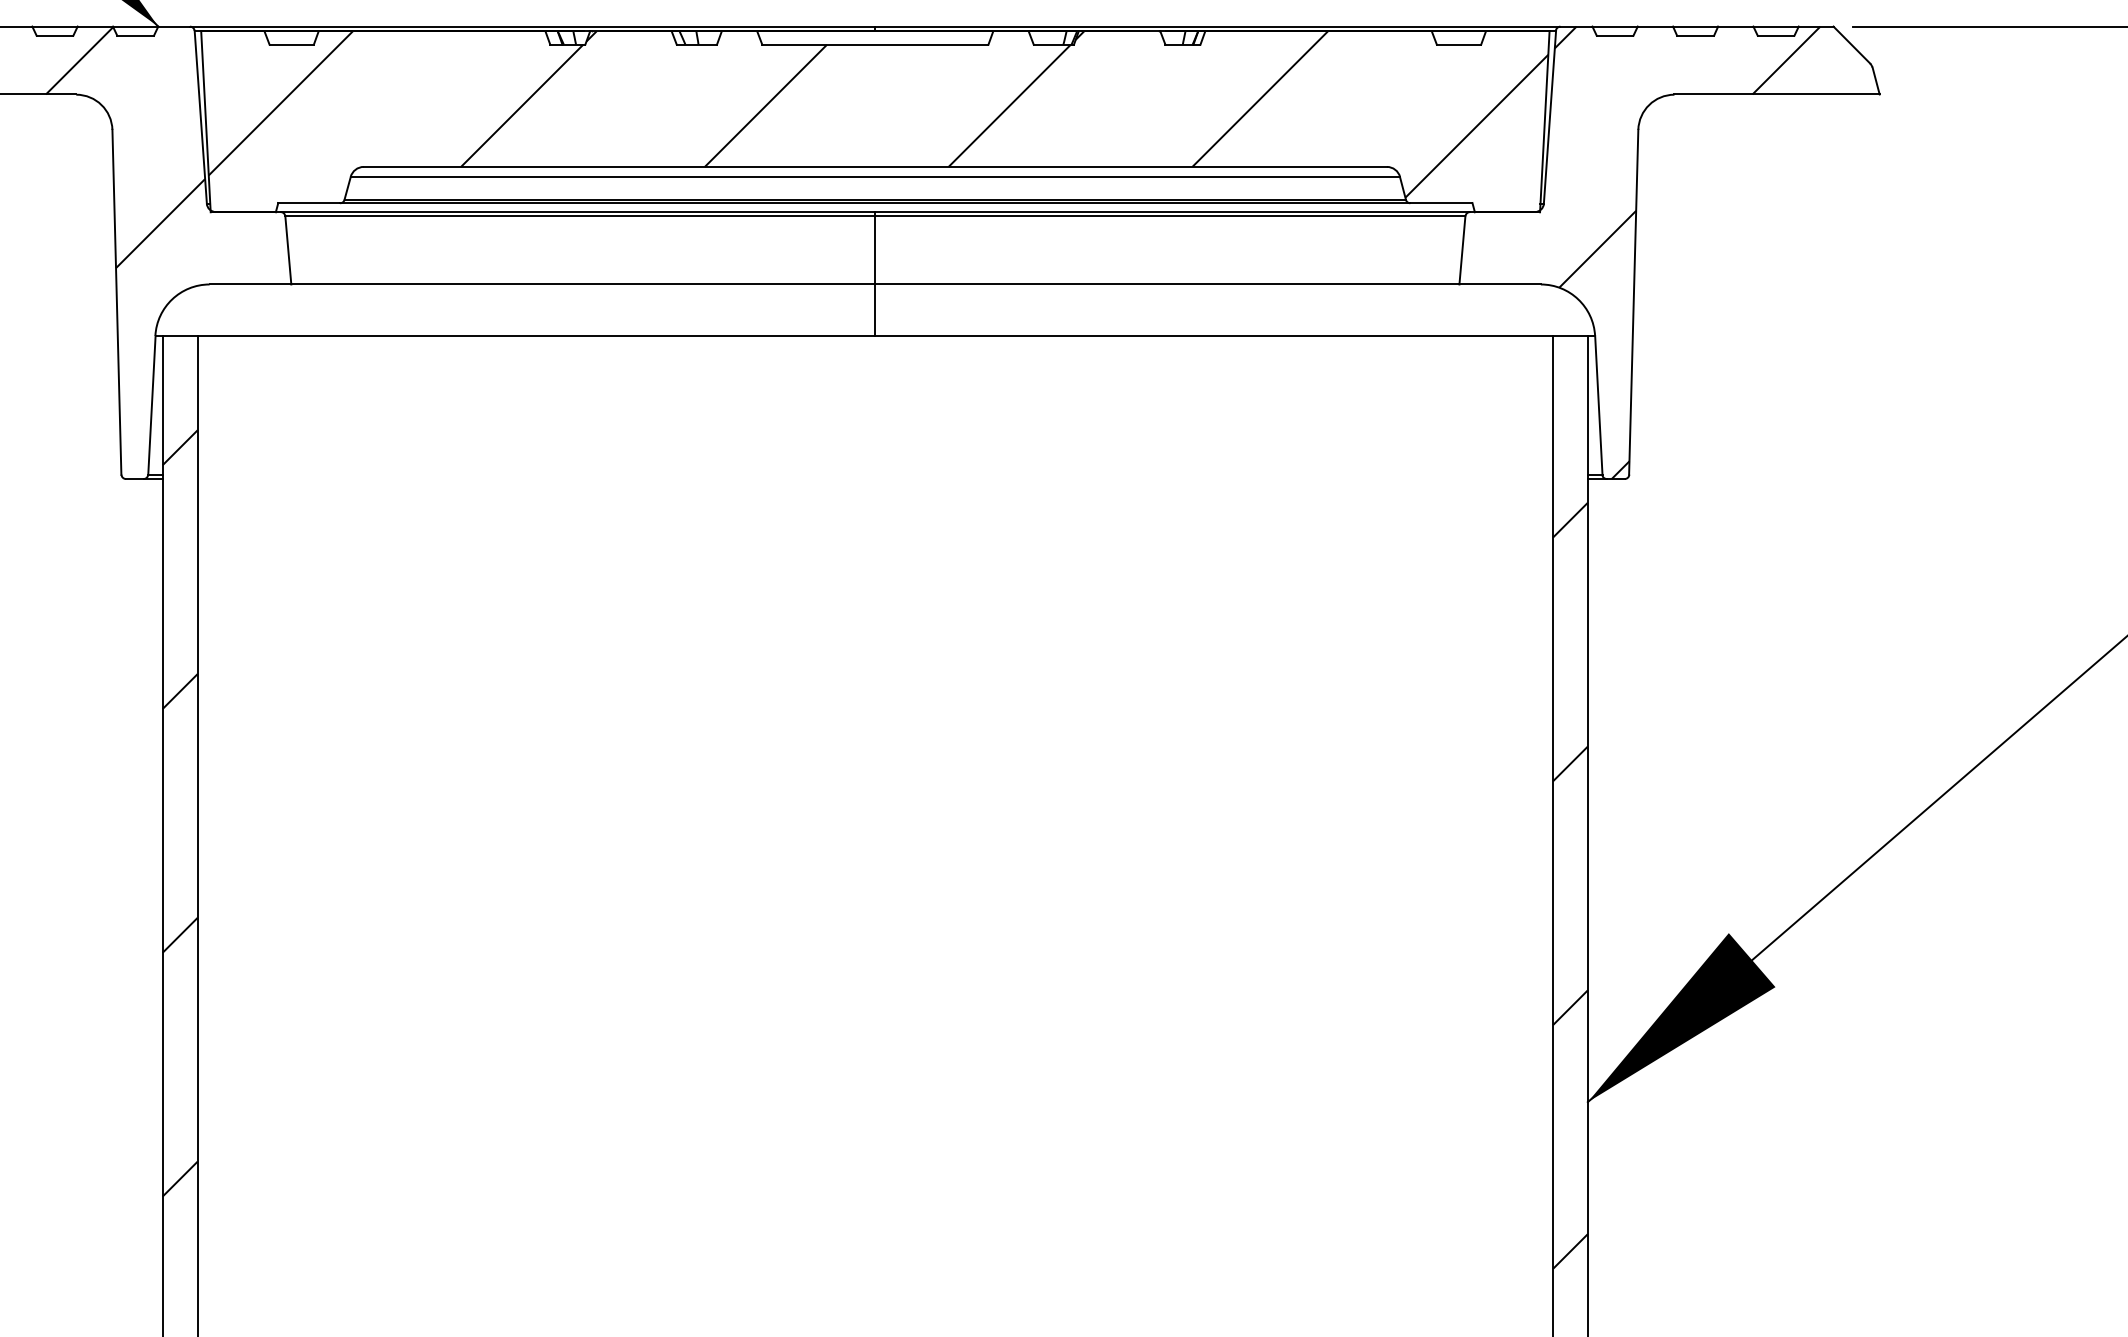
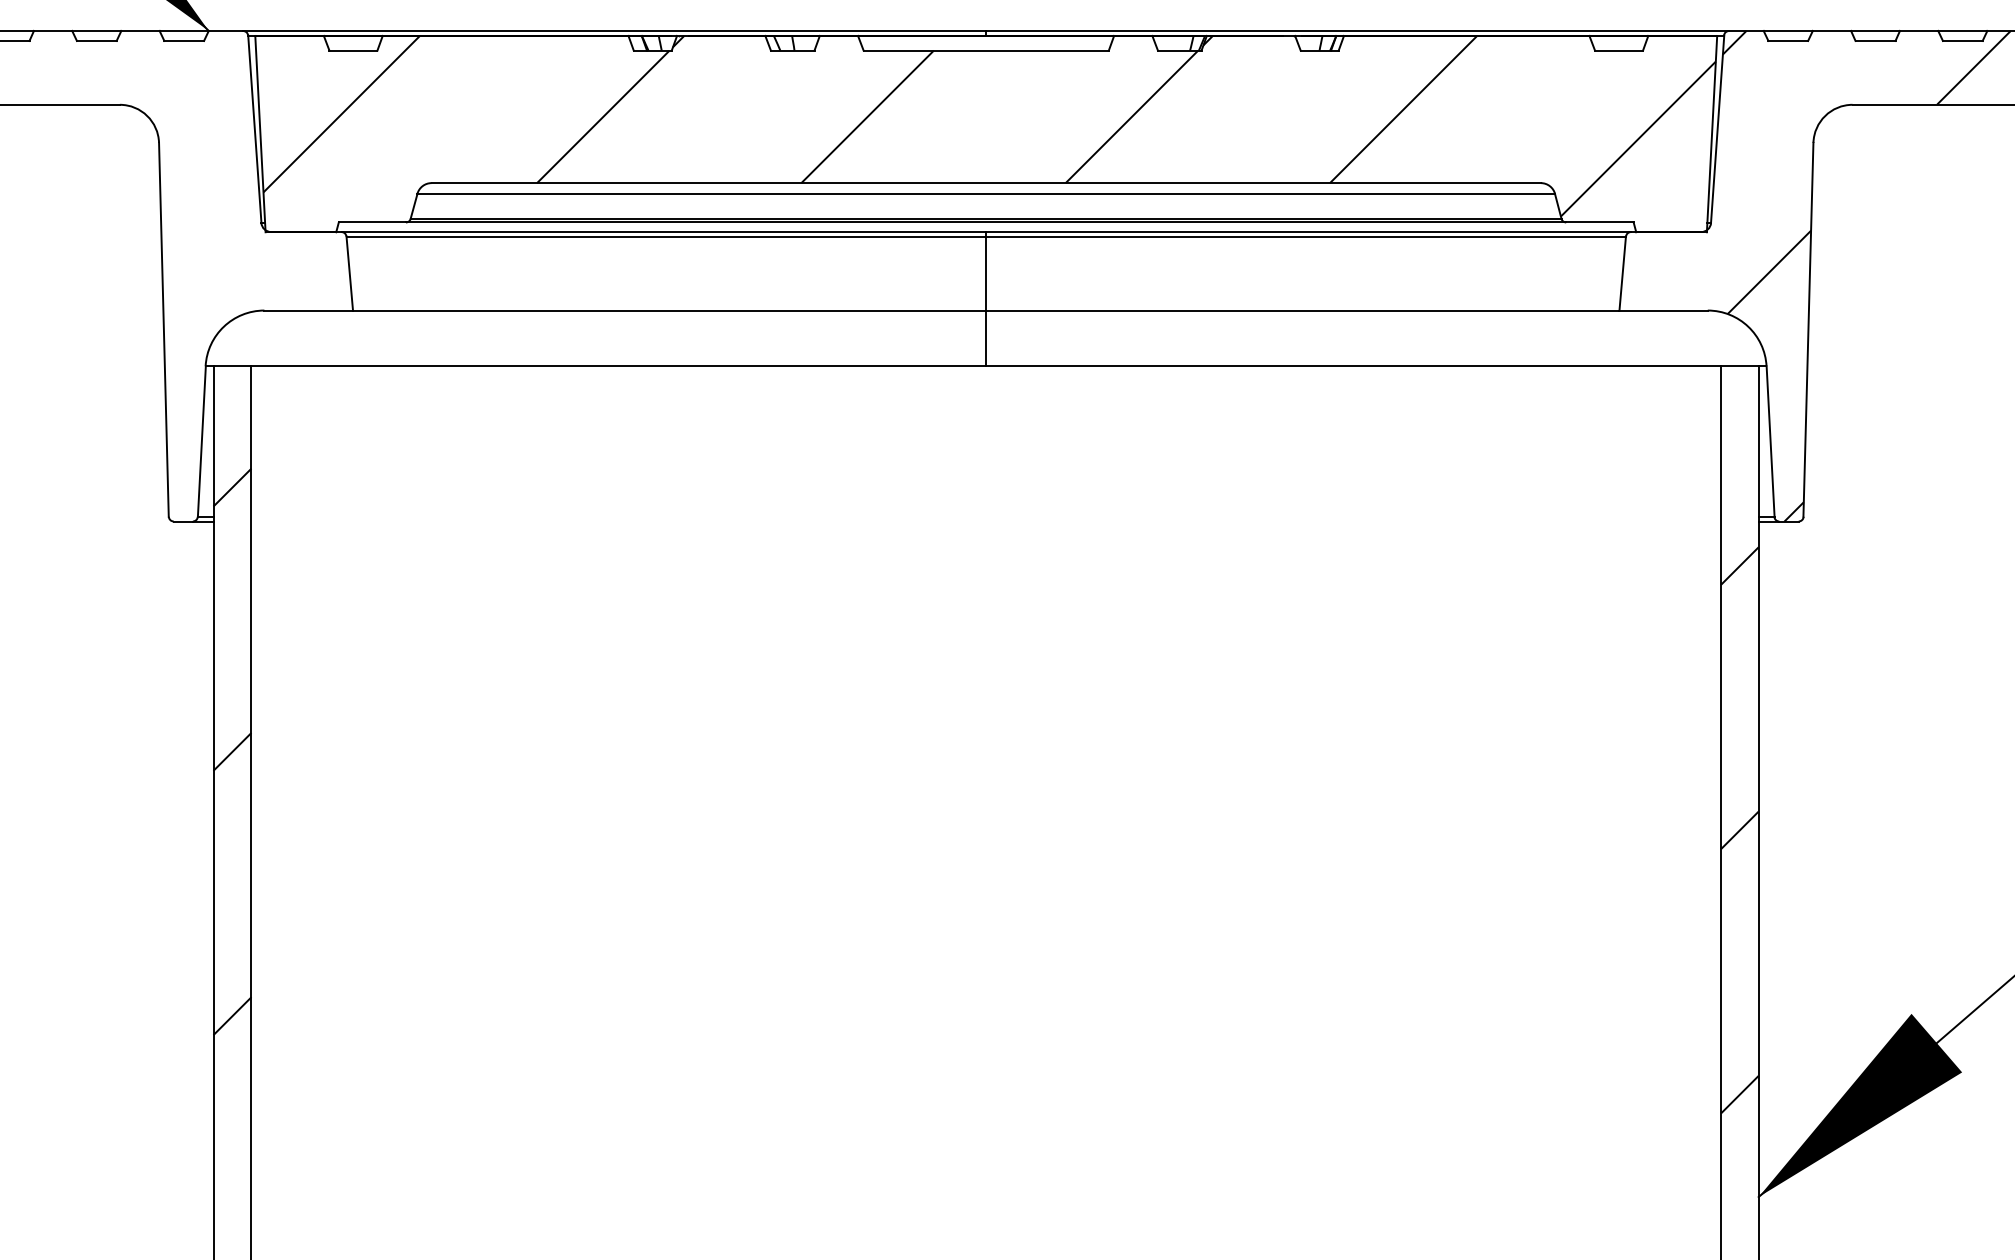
hatch: (125, 147) -> (173, 162), removed

